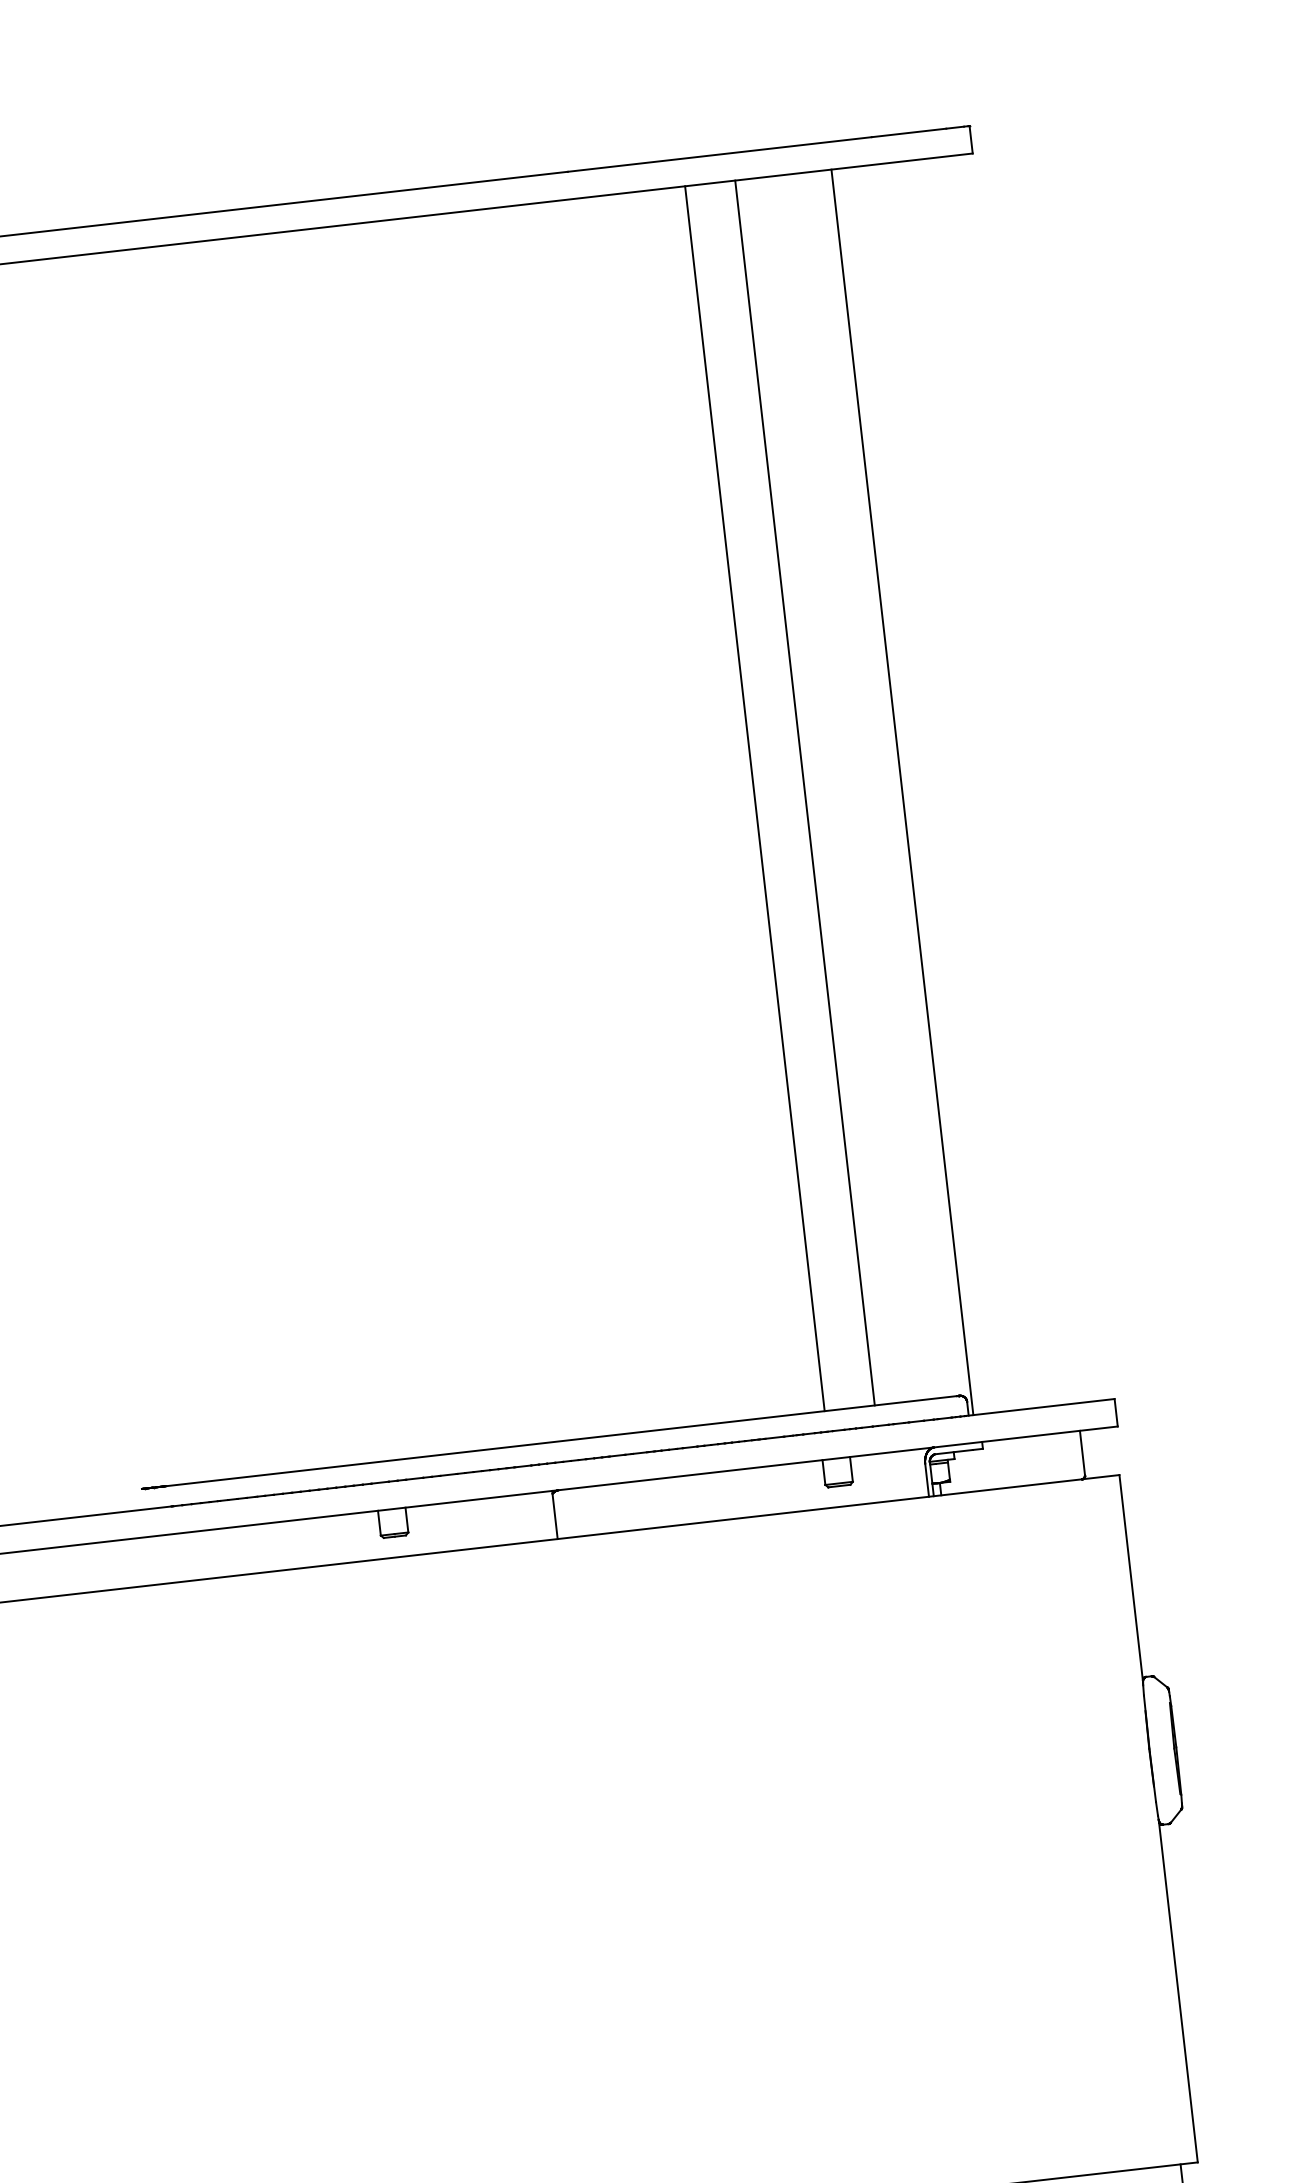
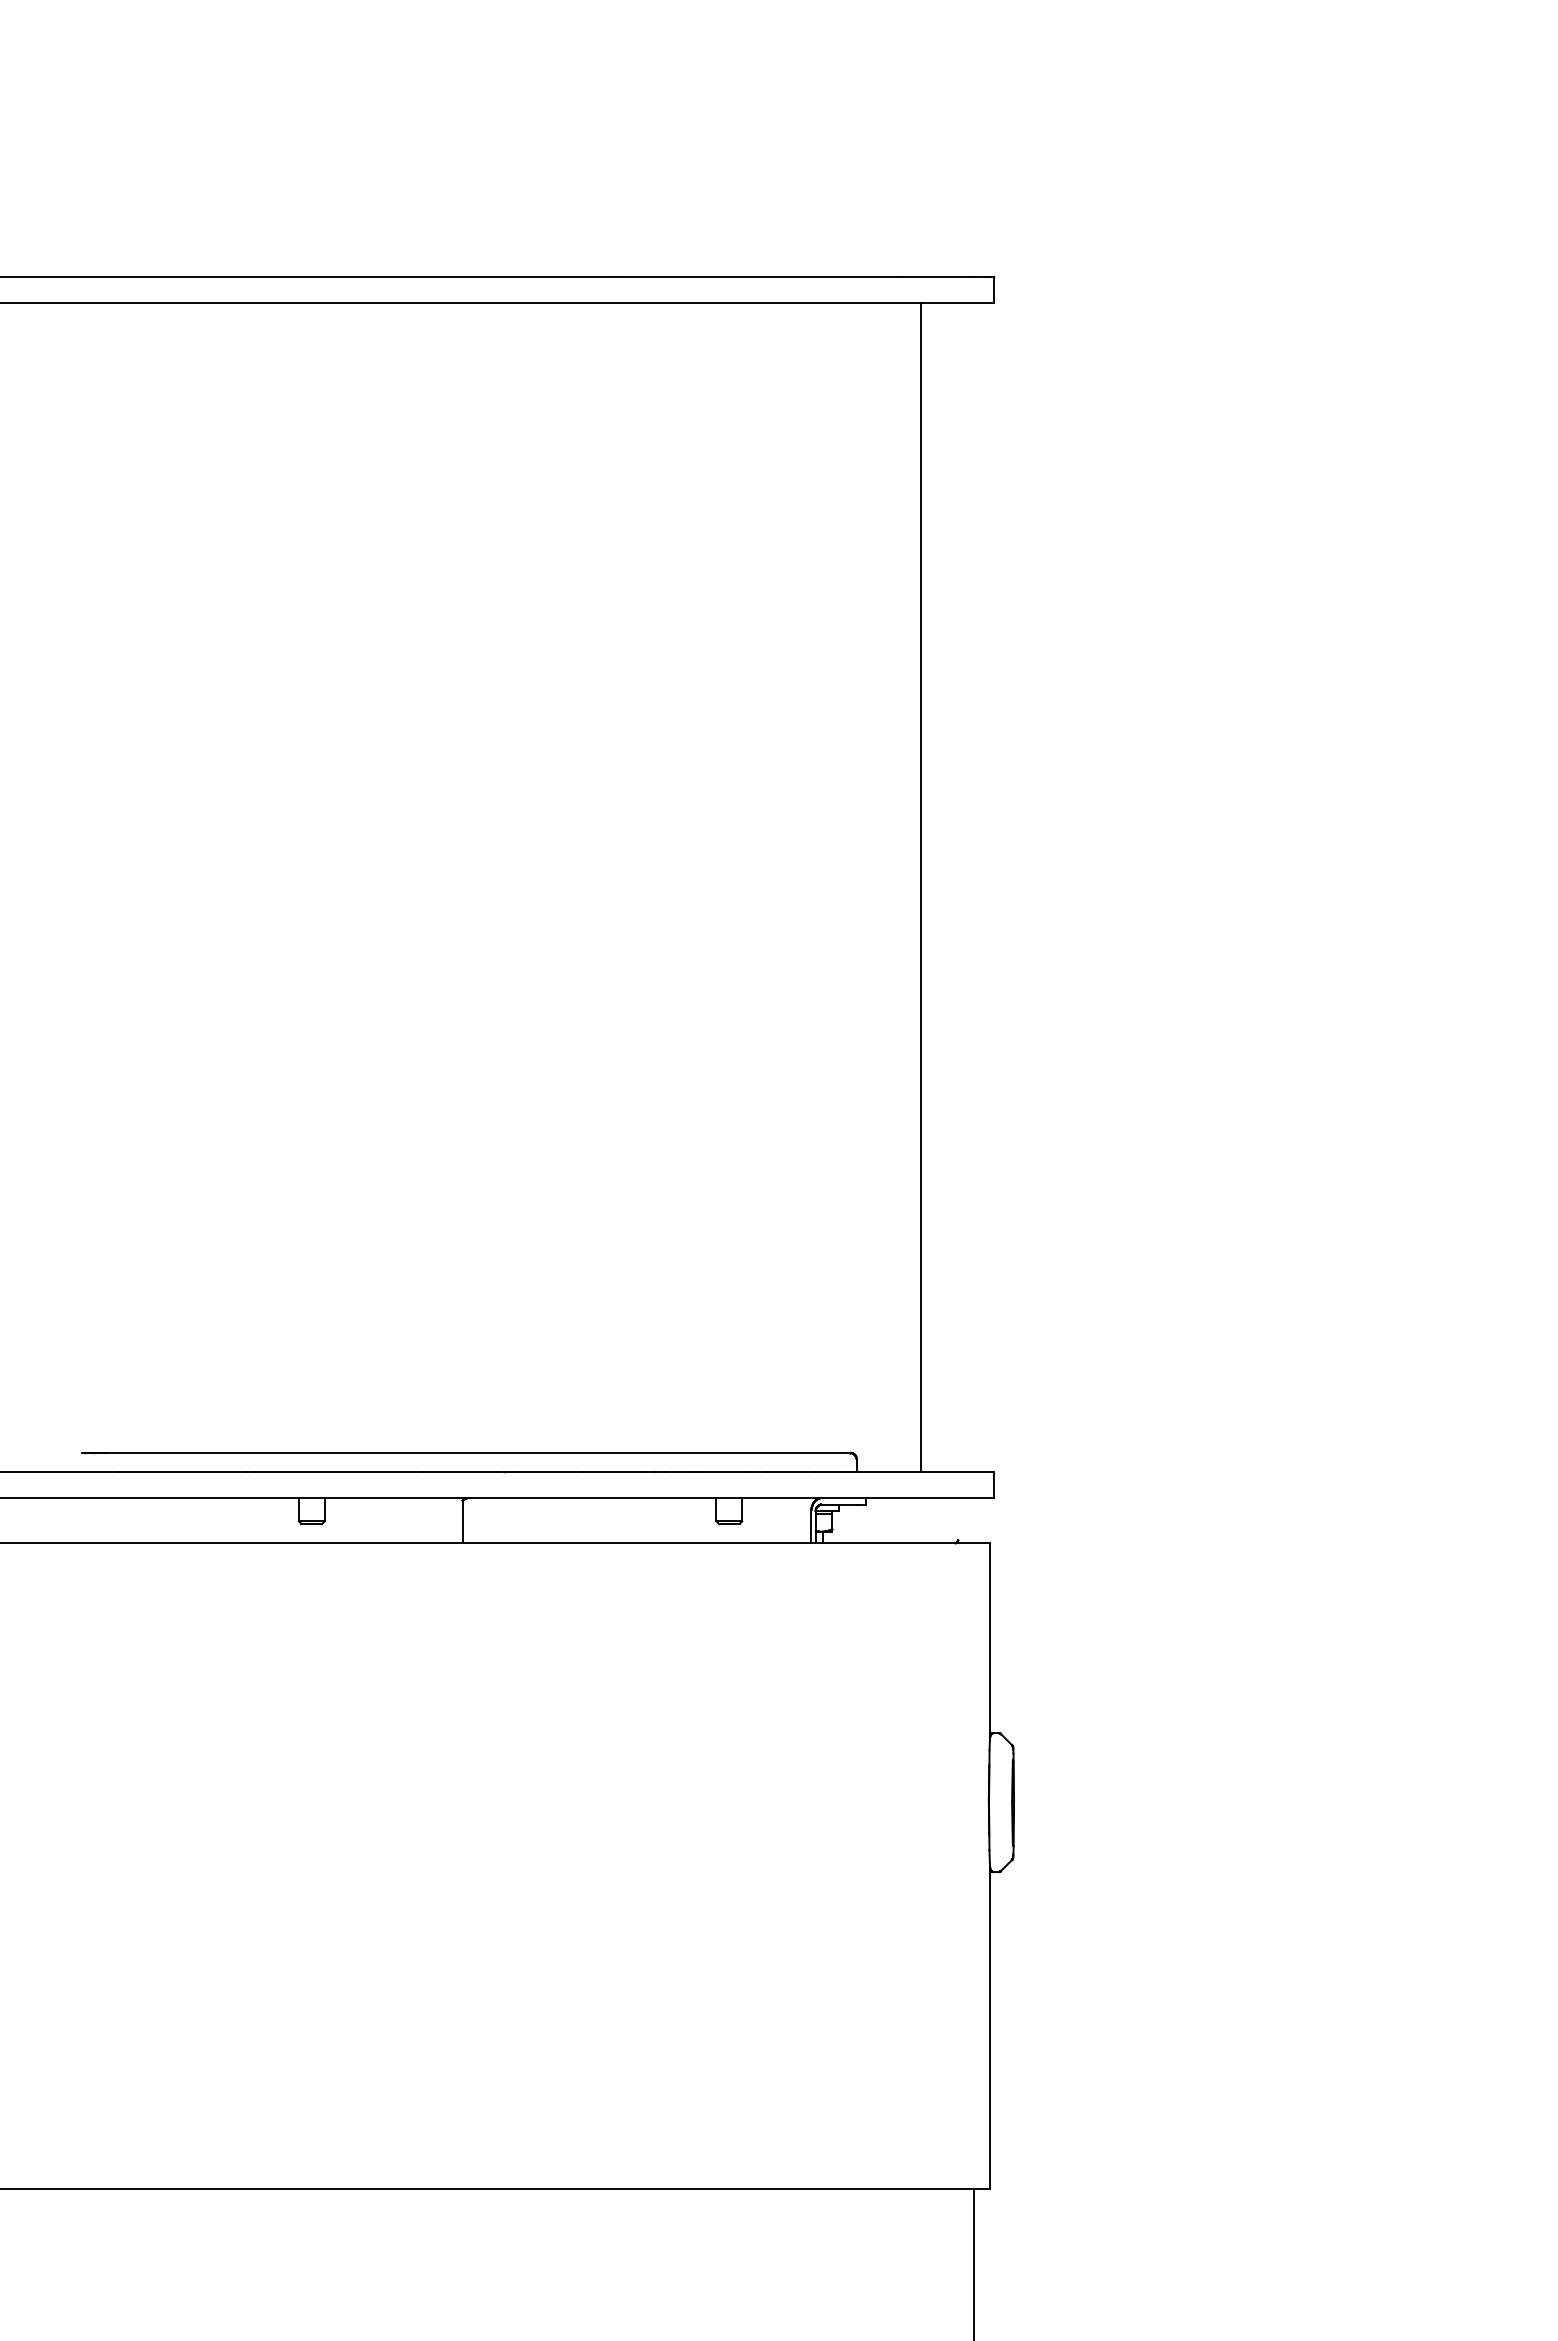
line: (804, 792) -> (770, 877), removed
line: (902, 792) -> (921, 887), moved
line: (754, 798) -> (723, 877), removed
line: (1082, 1453) -> (958, 1519), removed

